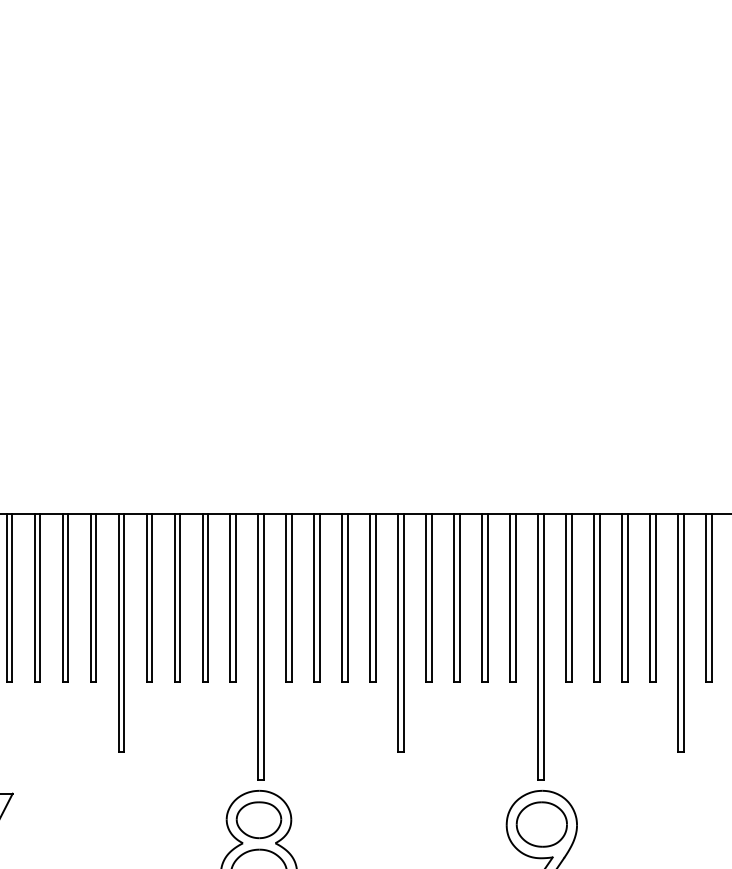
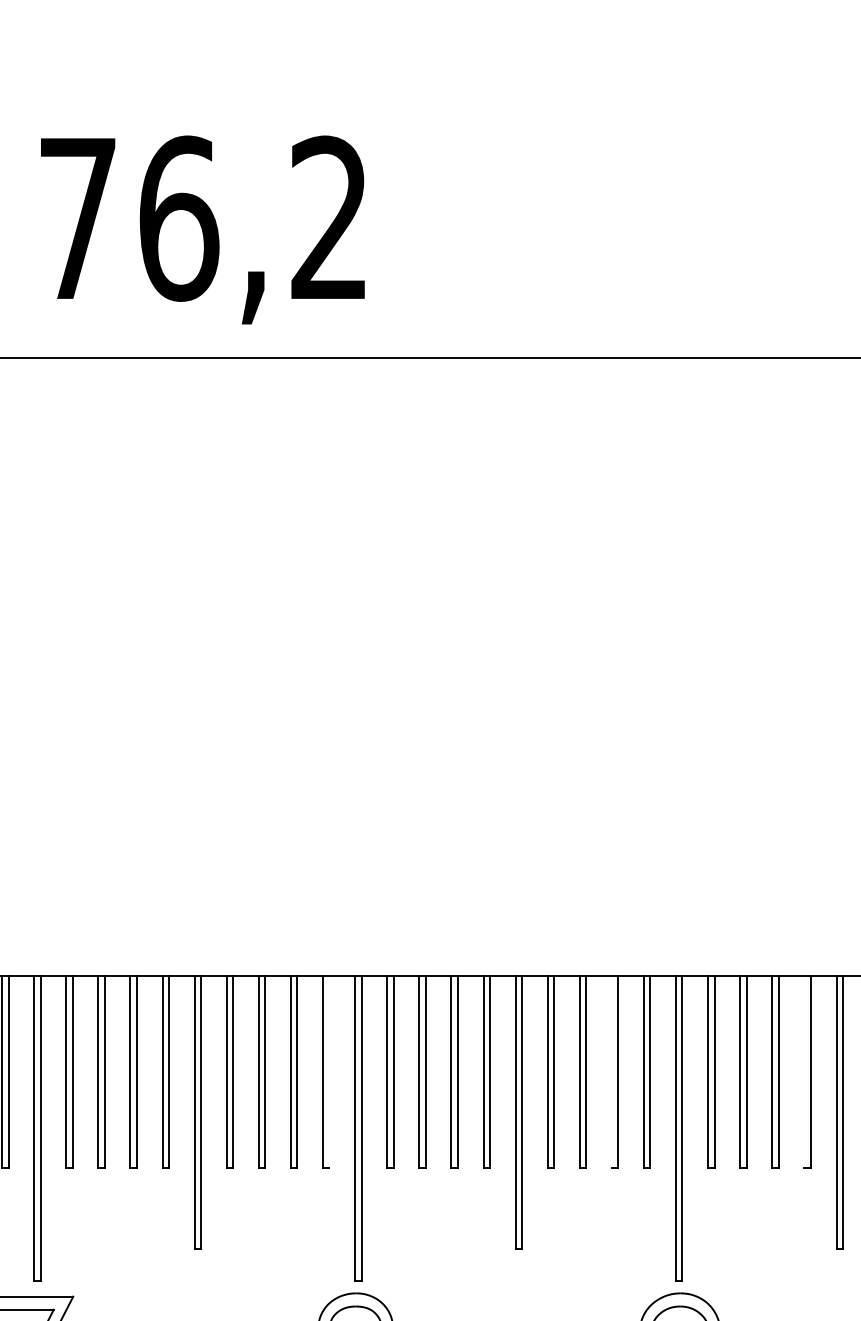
line: (236, 597) -> (329, 1071), removed
line: (482, 597) -> (611, 1071), removed
line: (650, 597) -> (804, 1071), removed

